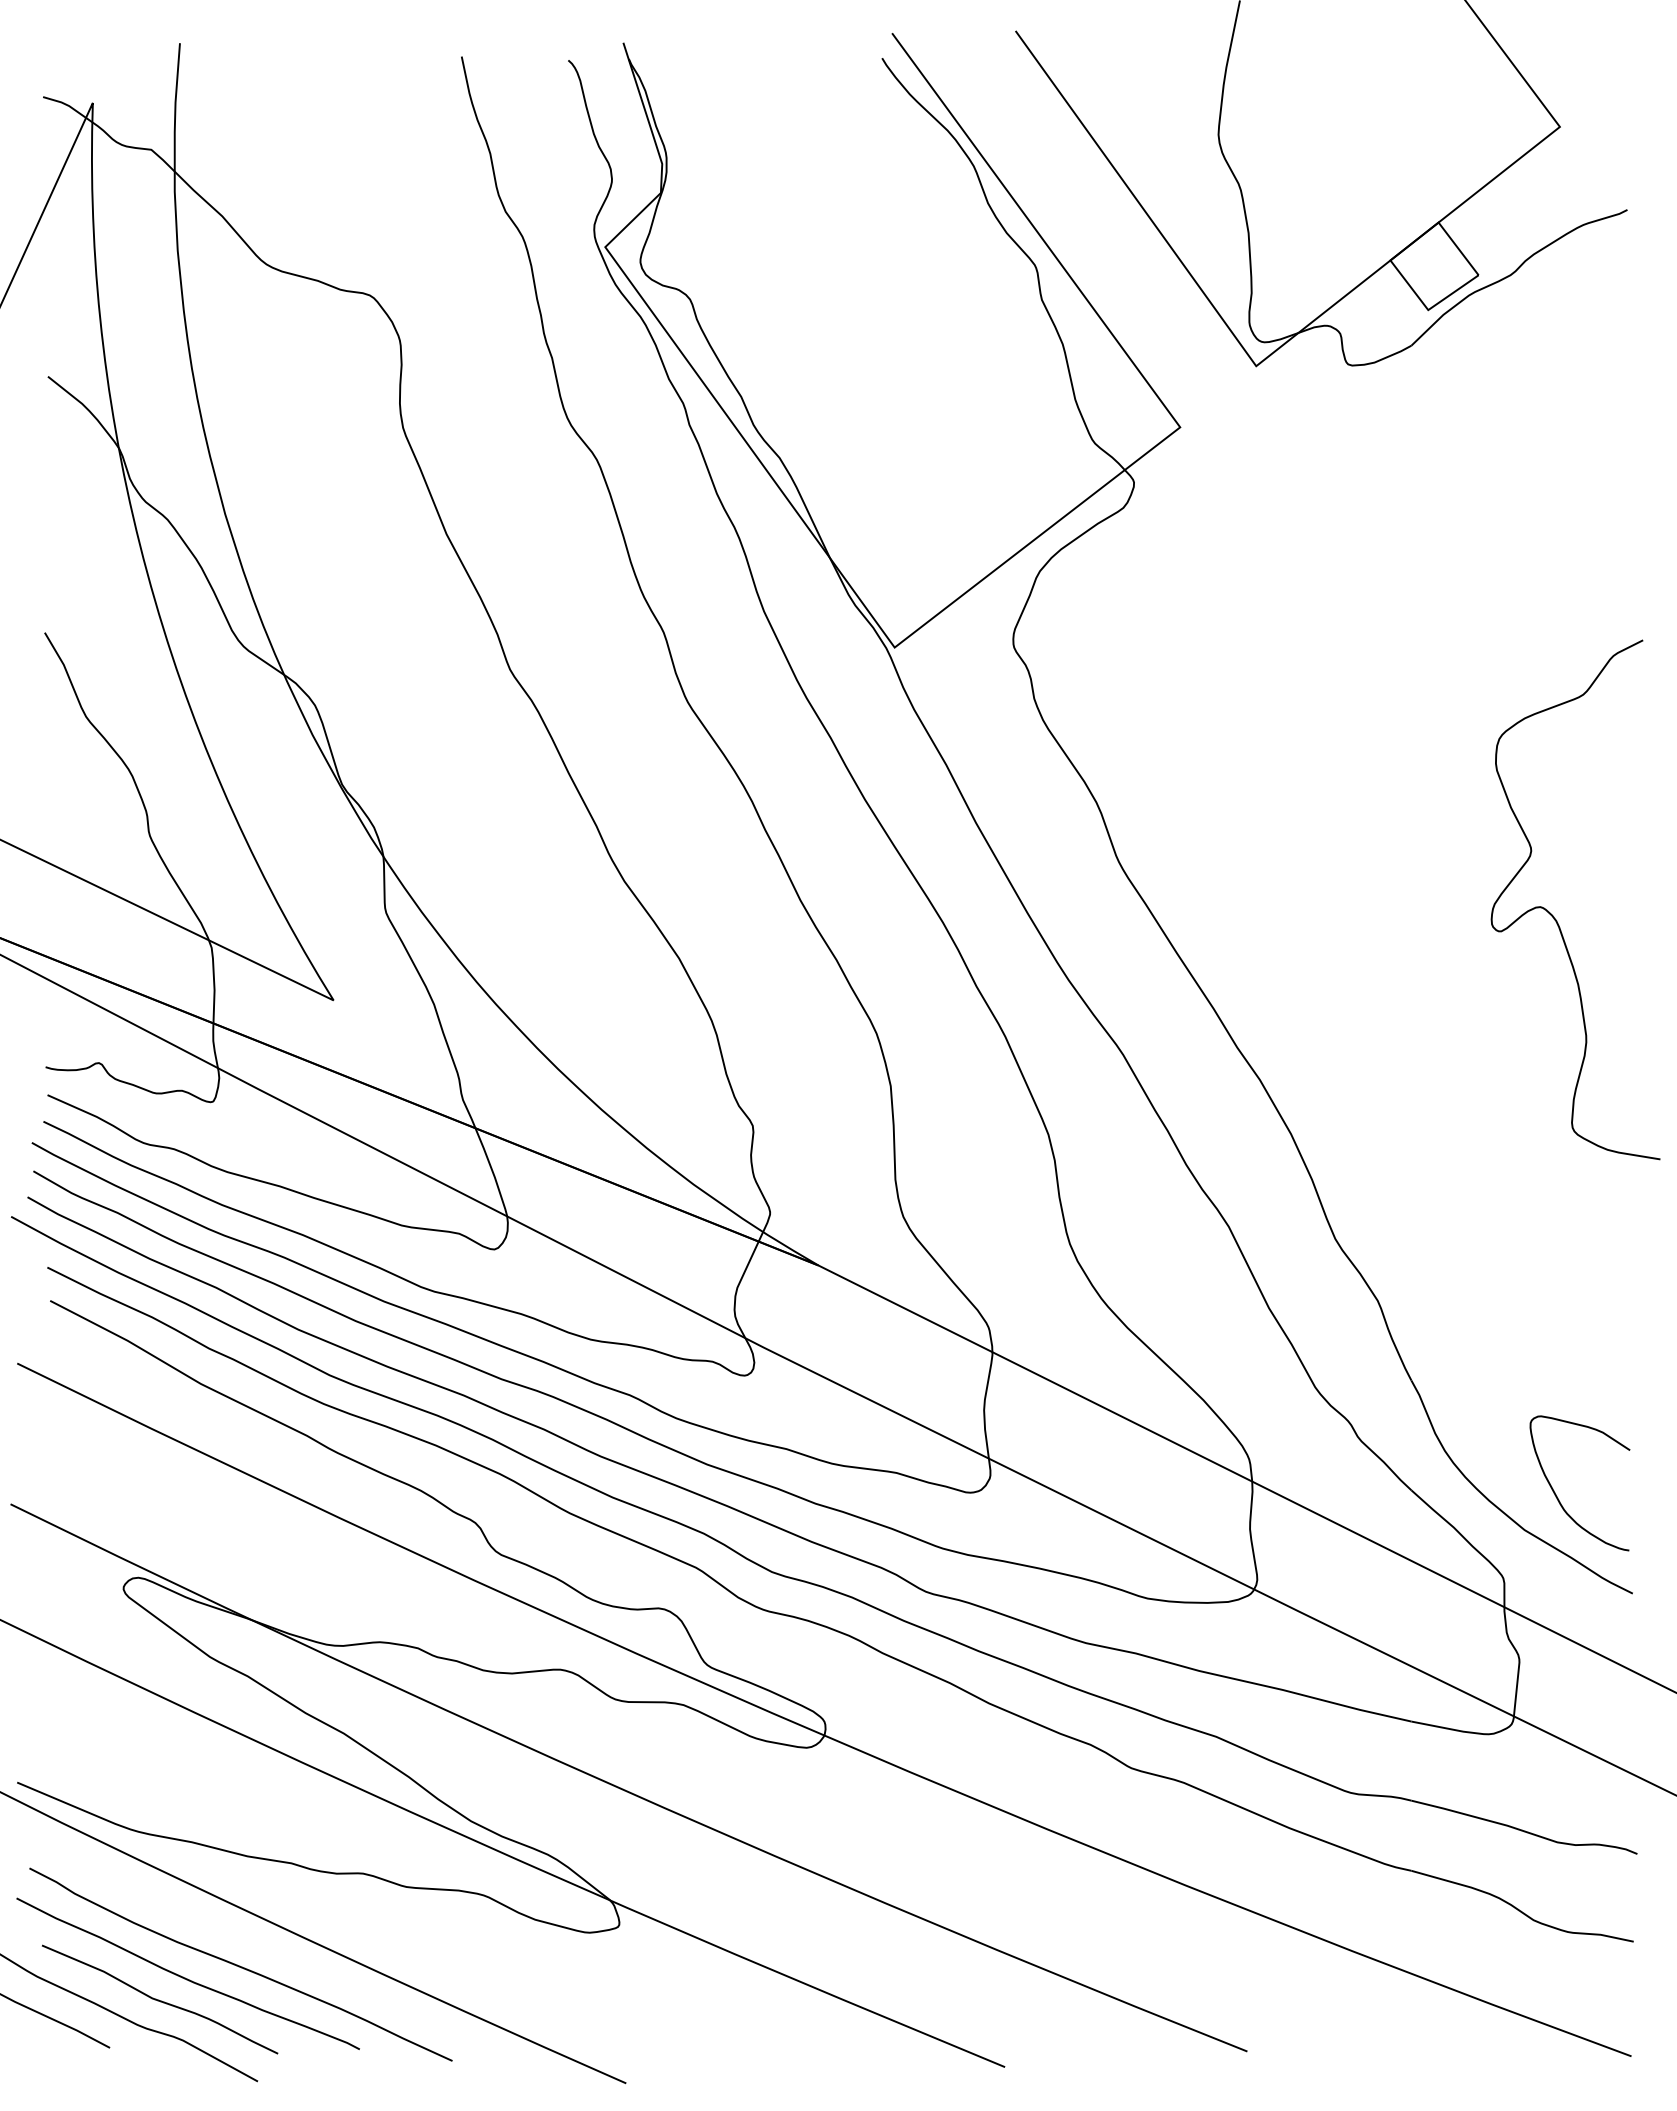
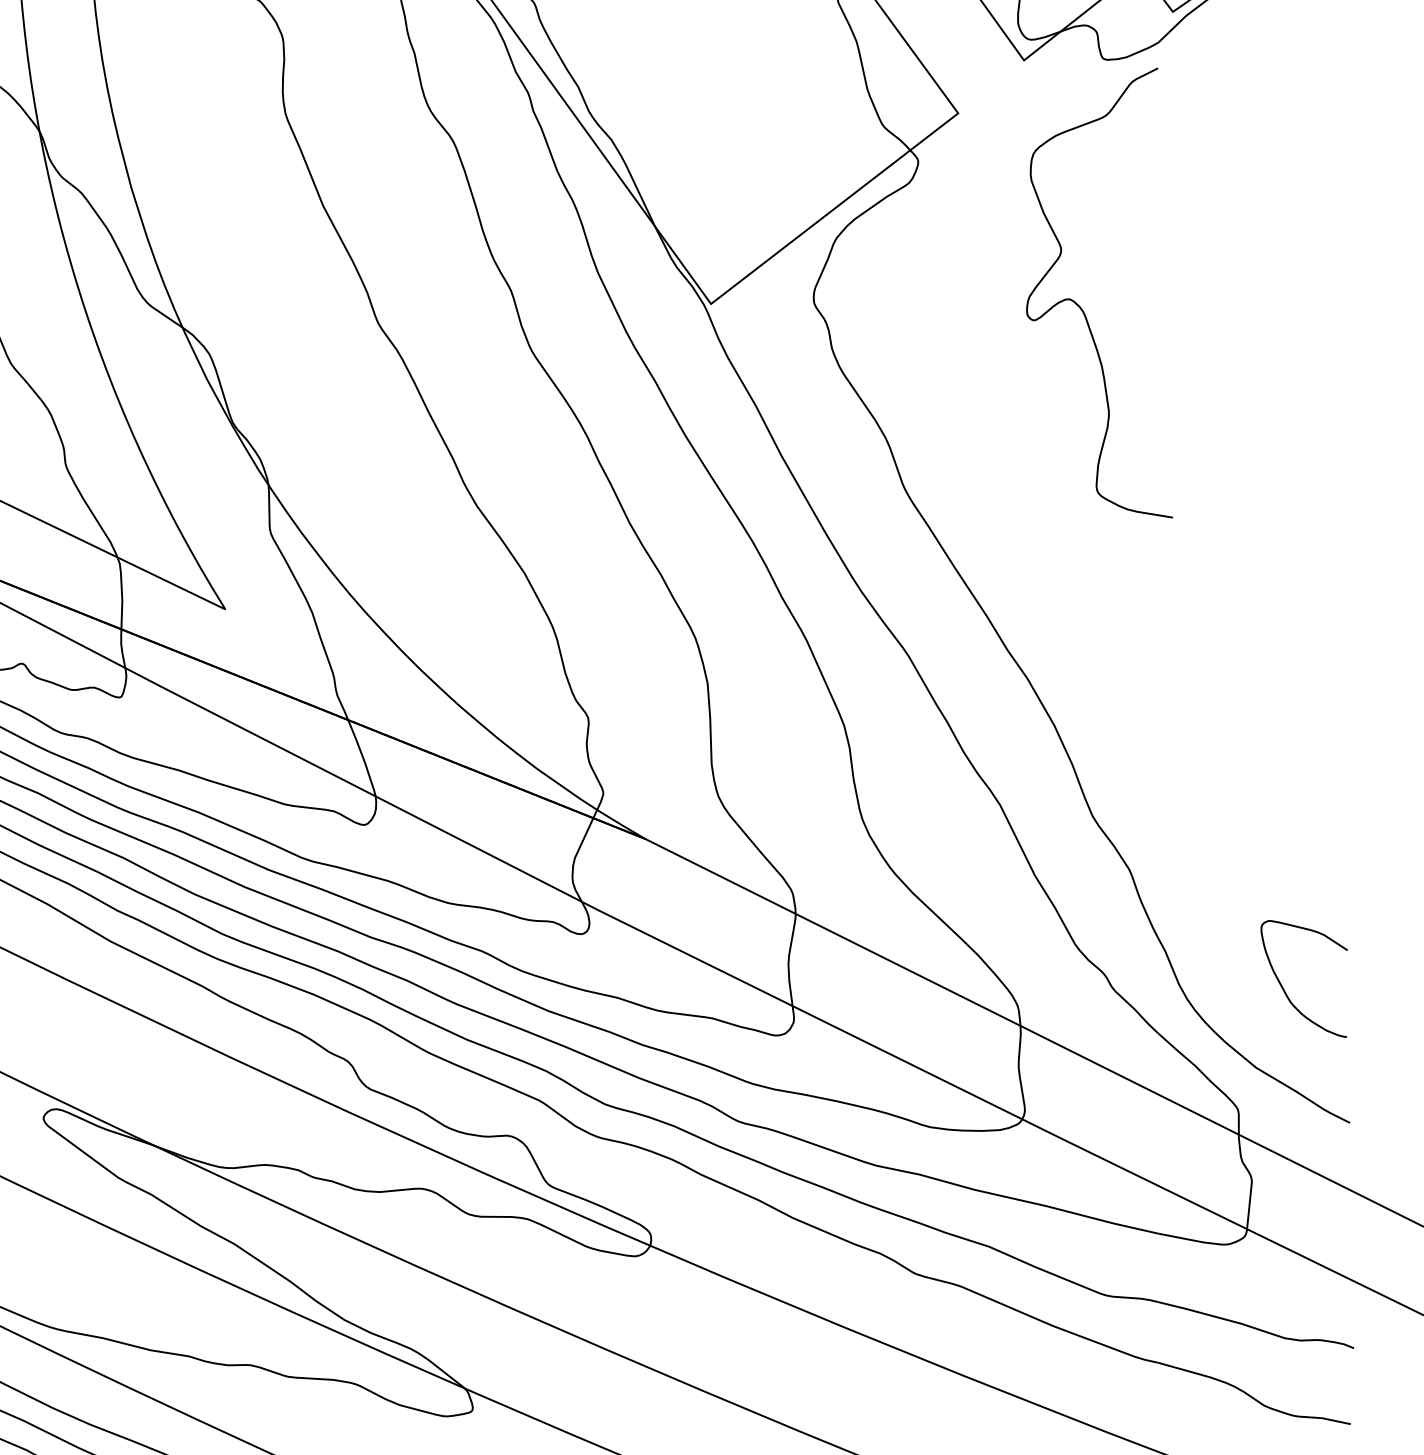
curve: (1554, 916) -> (1081, 307), moved
curve: (1556, 1494) -> (1283, 988), moved

